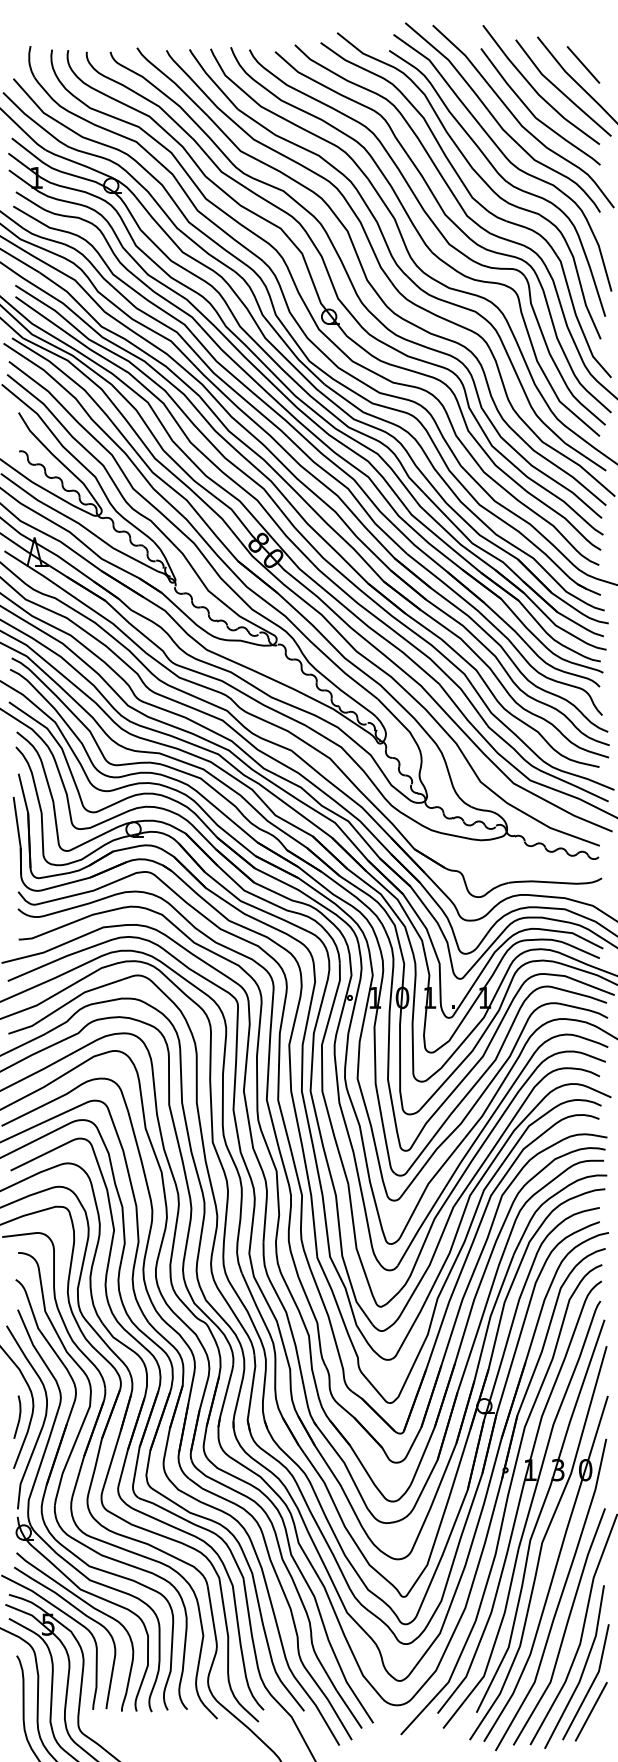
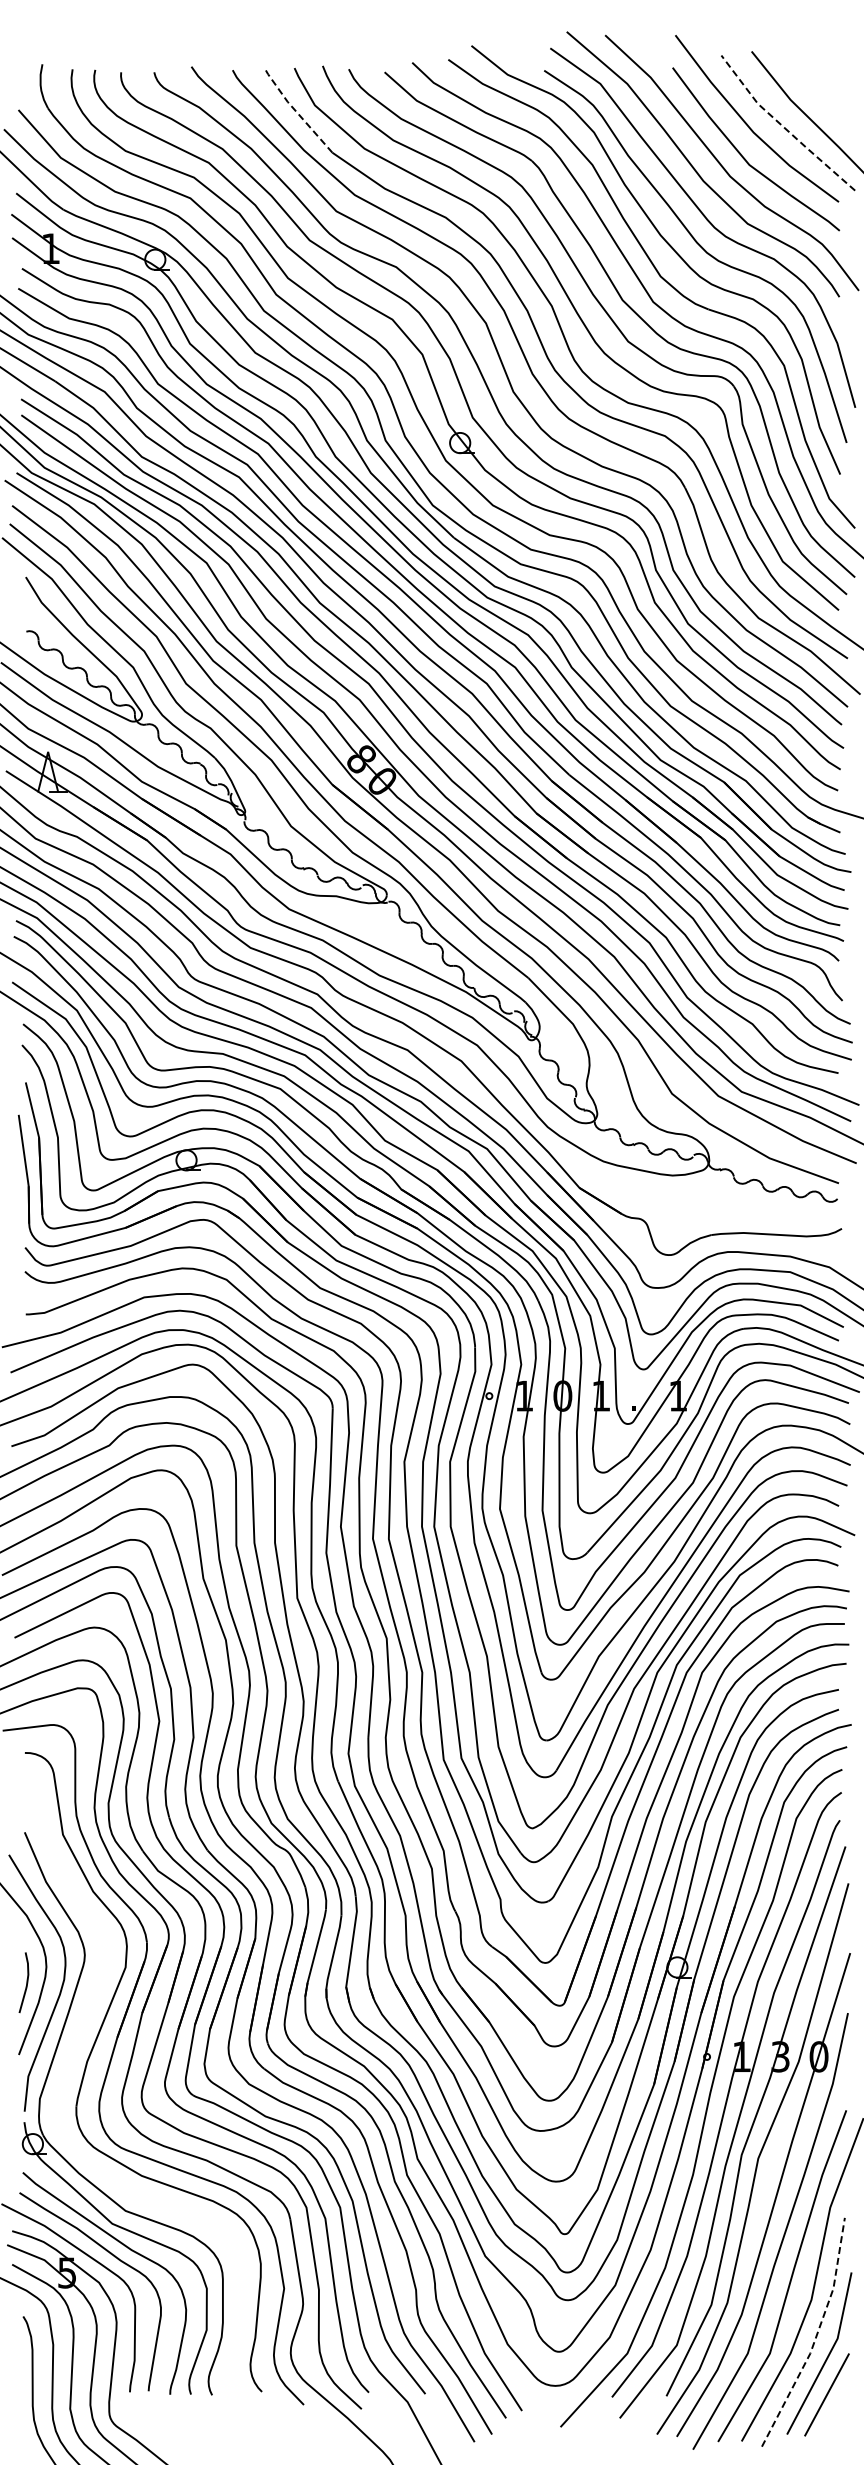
line: (583, 64) -> (815, 90), removed
line: (211, 79) -> (295, 110), solid -> dashed
line: (560, 91) -> (783, 127), solid -> dashed
part: (49, 1479) -> (68, 2070), removed
line: (583, 1670) -> (816, 2336), solid -> dashed

